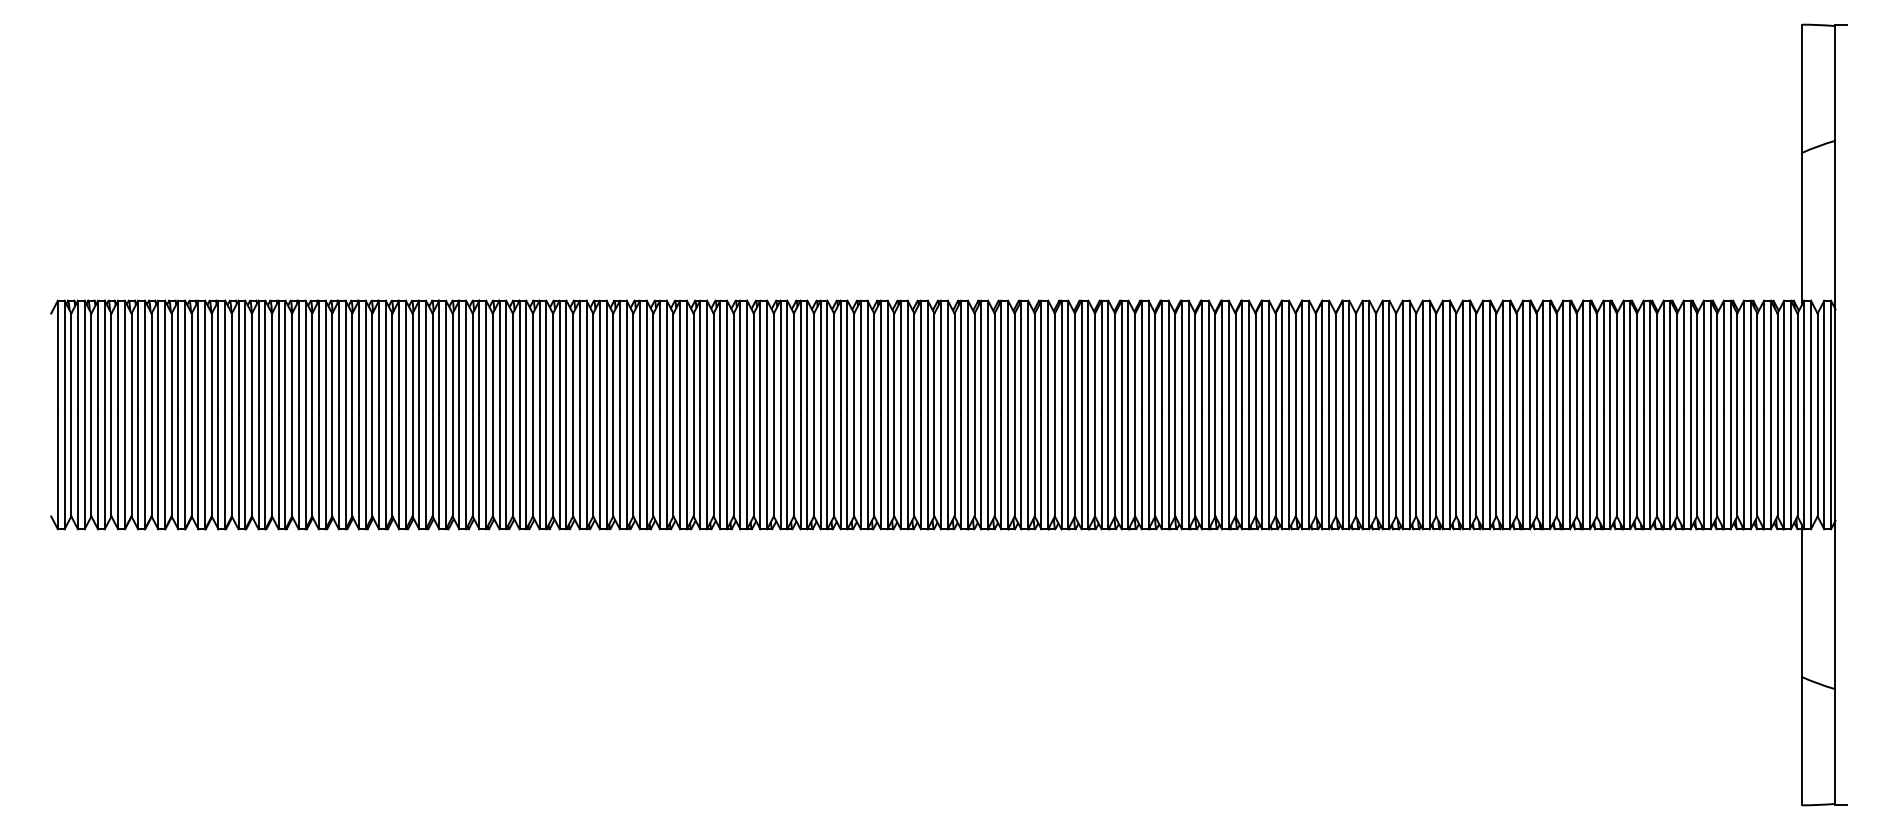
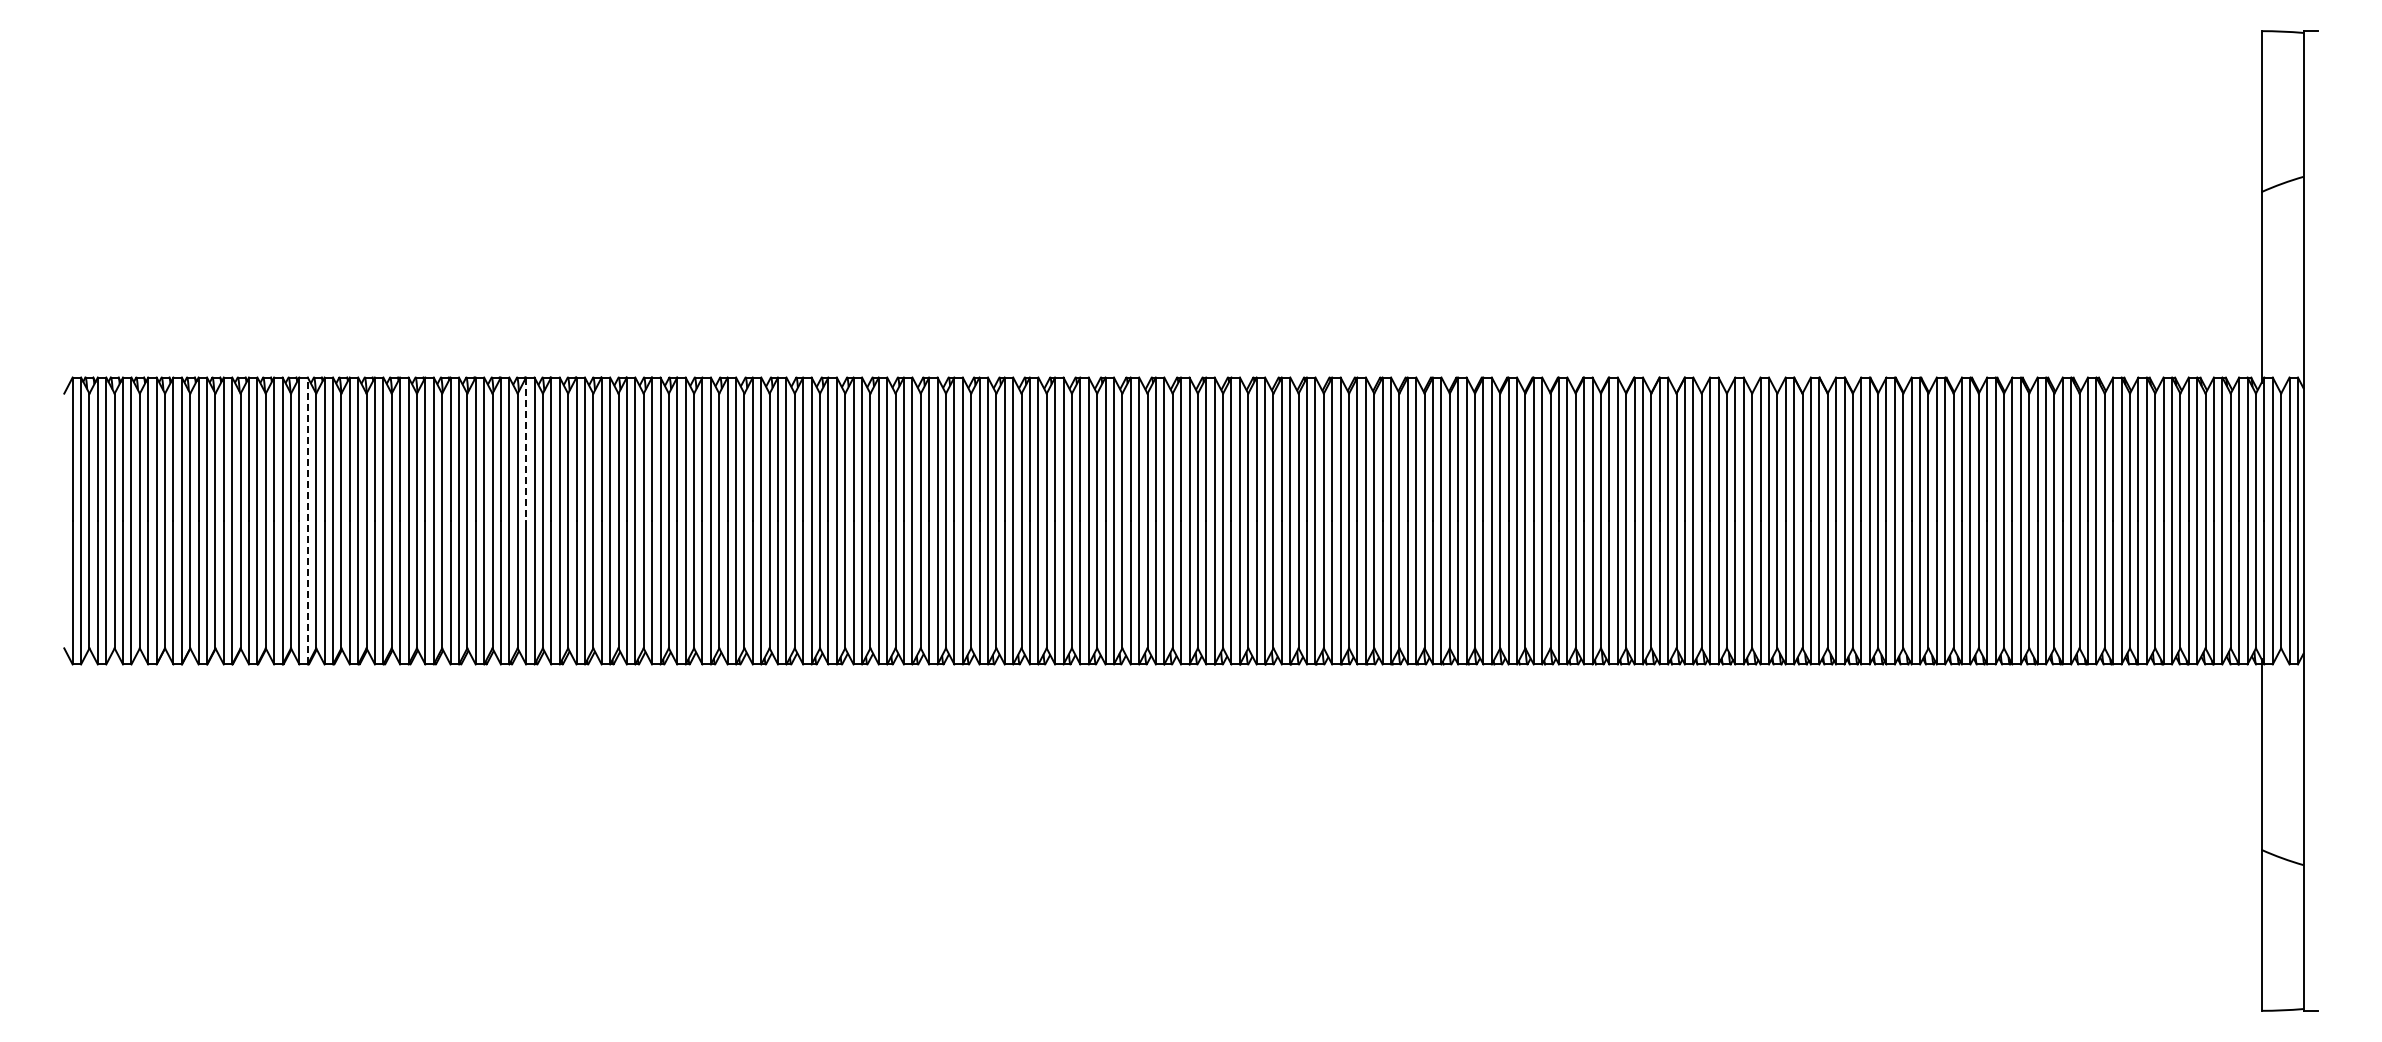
line: (419, 358) -> (526, 449), solid -> dashed
line: (245, 414) -> (307, 520), solid -> dashed

